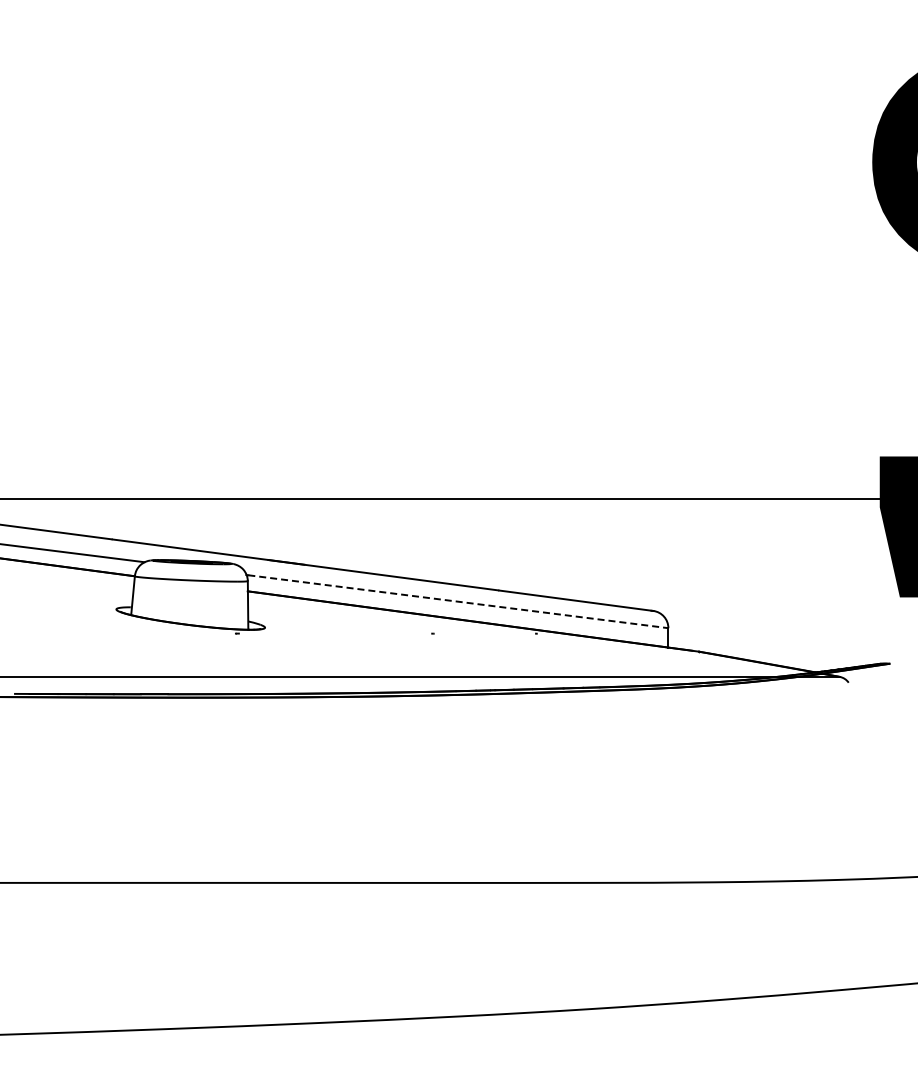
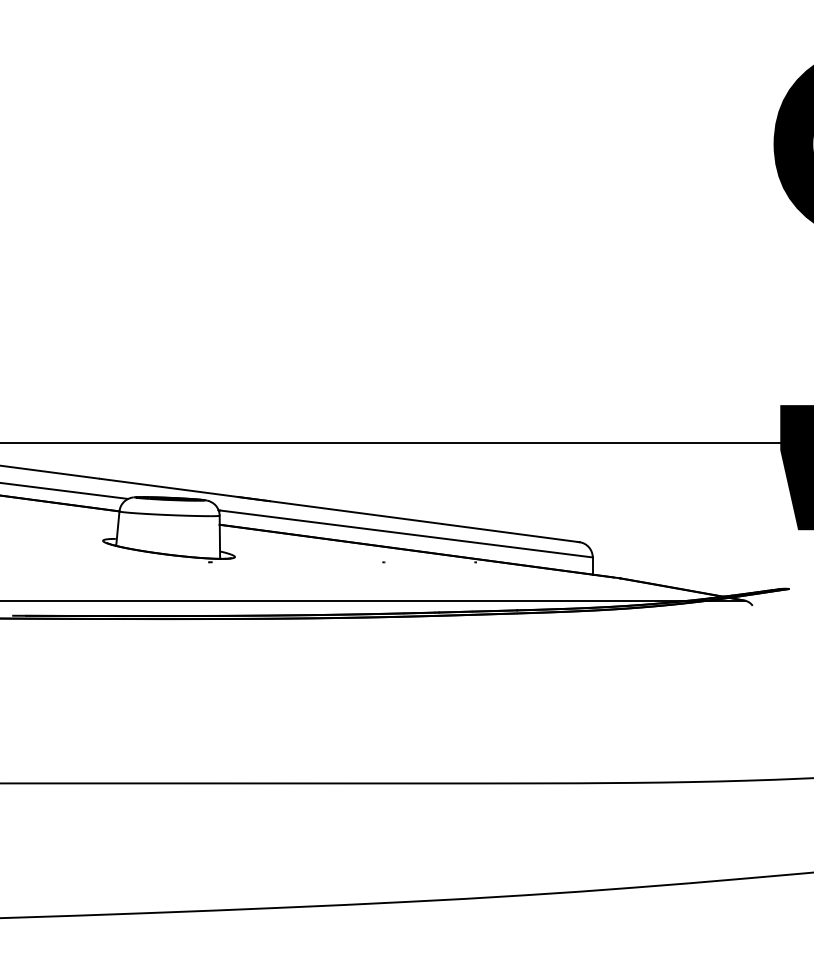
line: (458, 601) -> (406, 533), dashed -> solid

